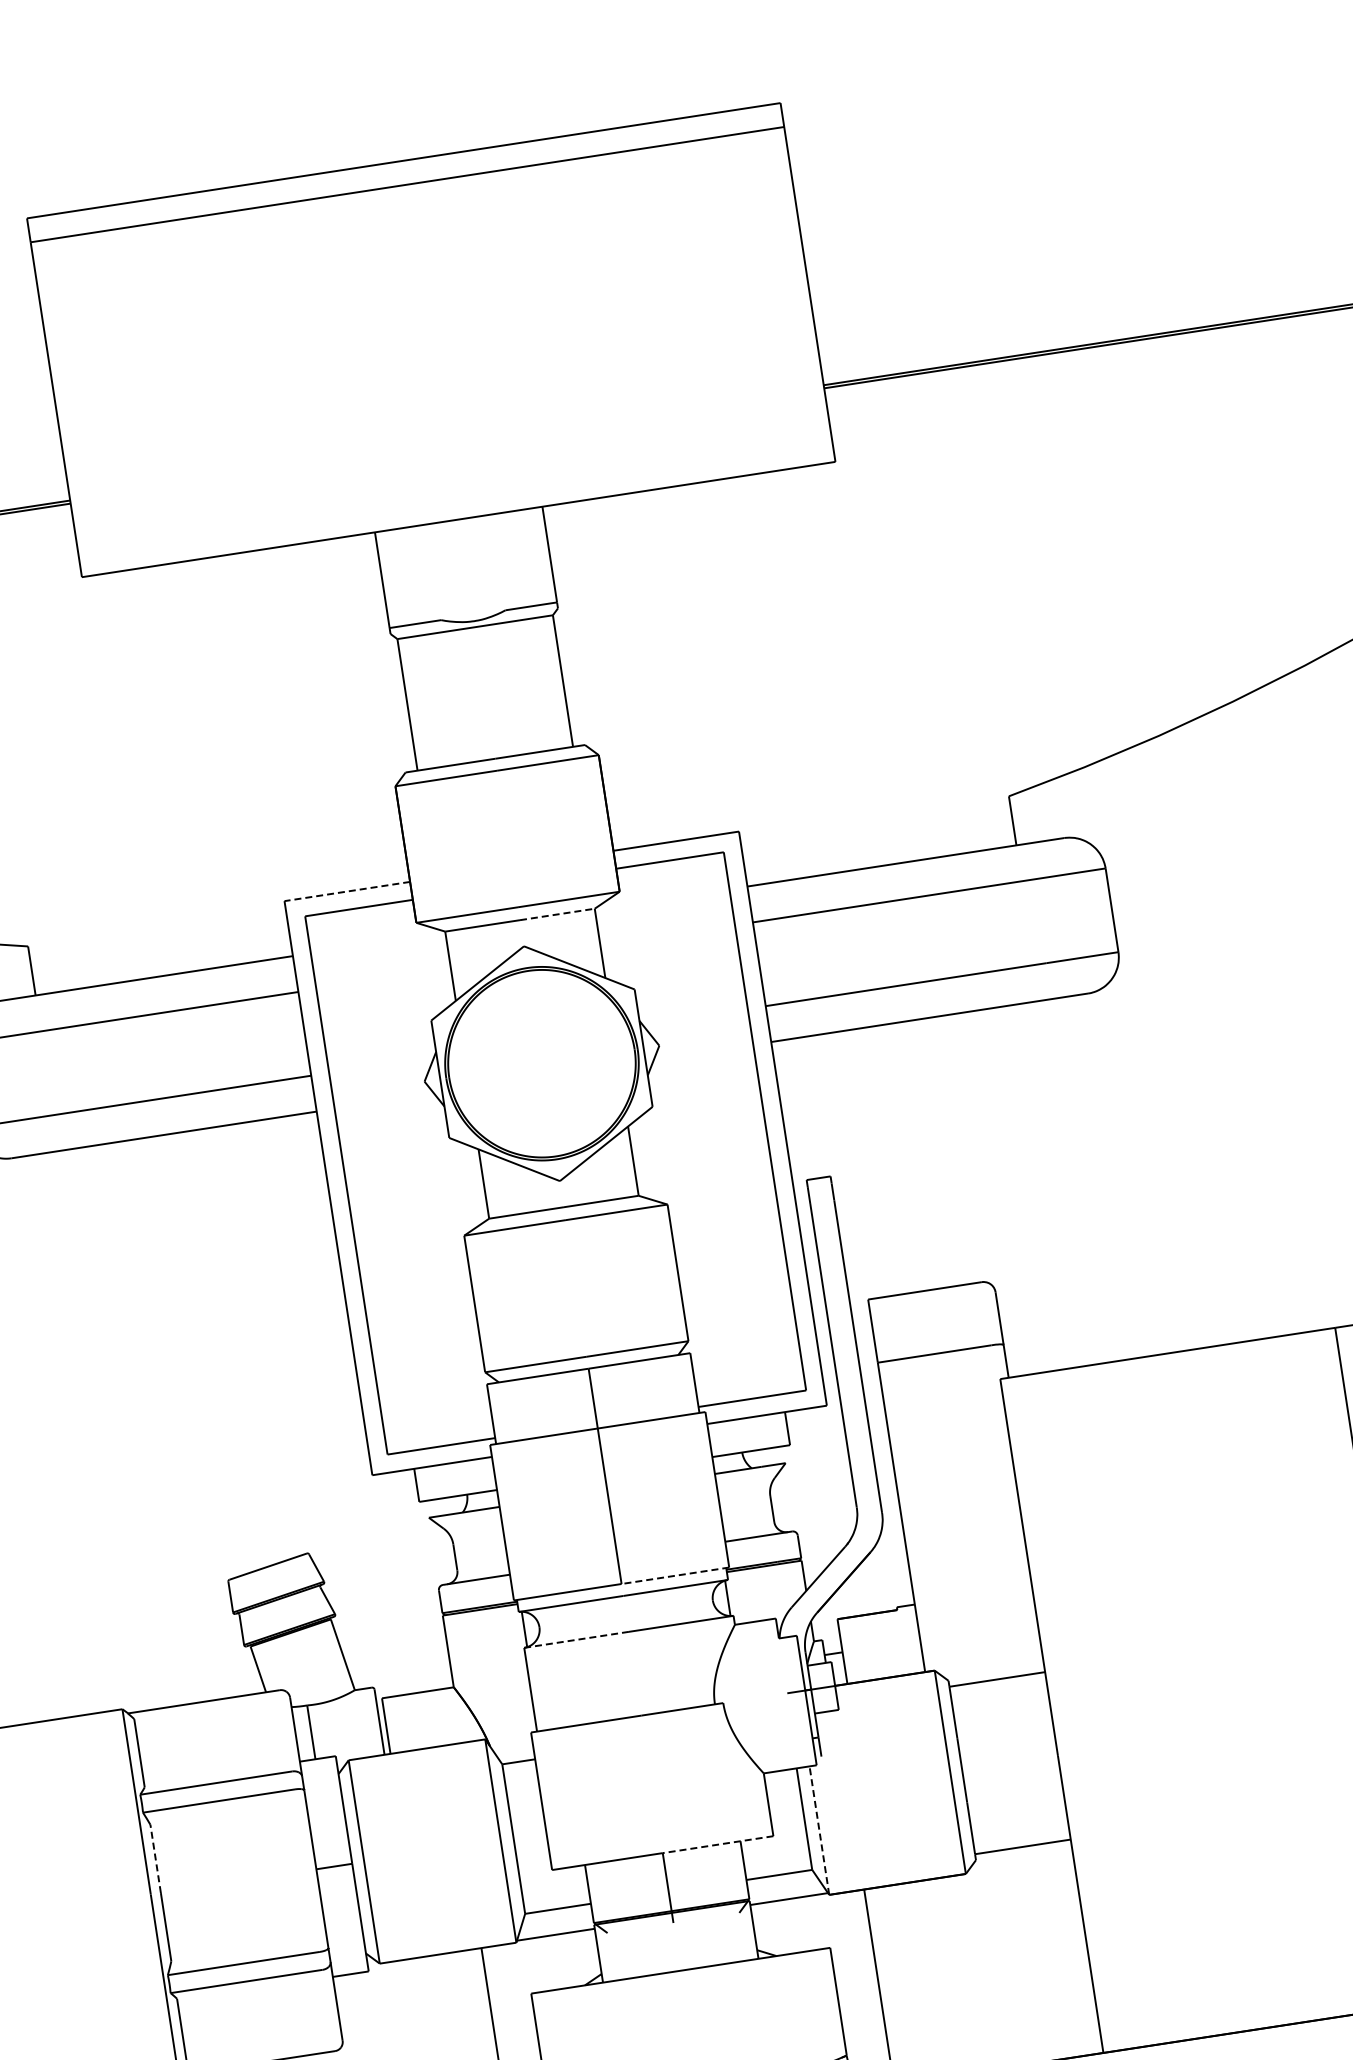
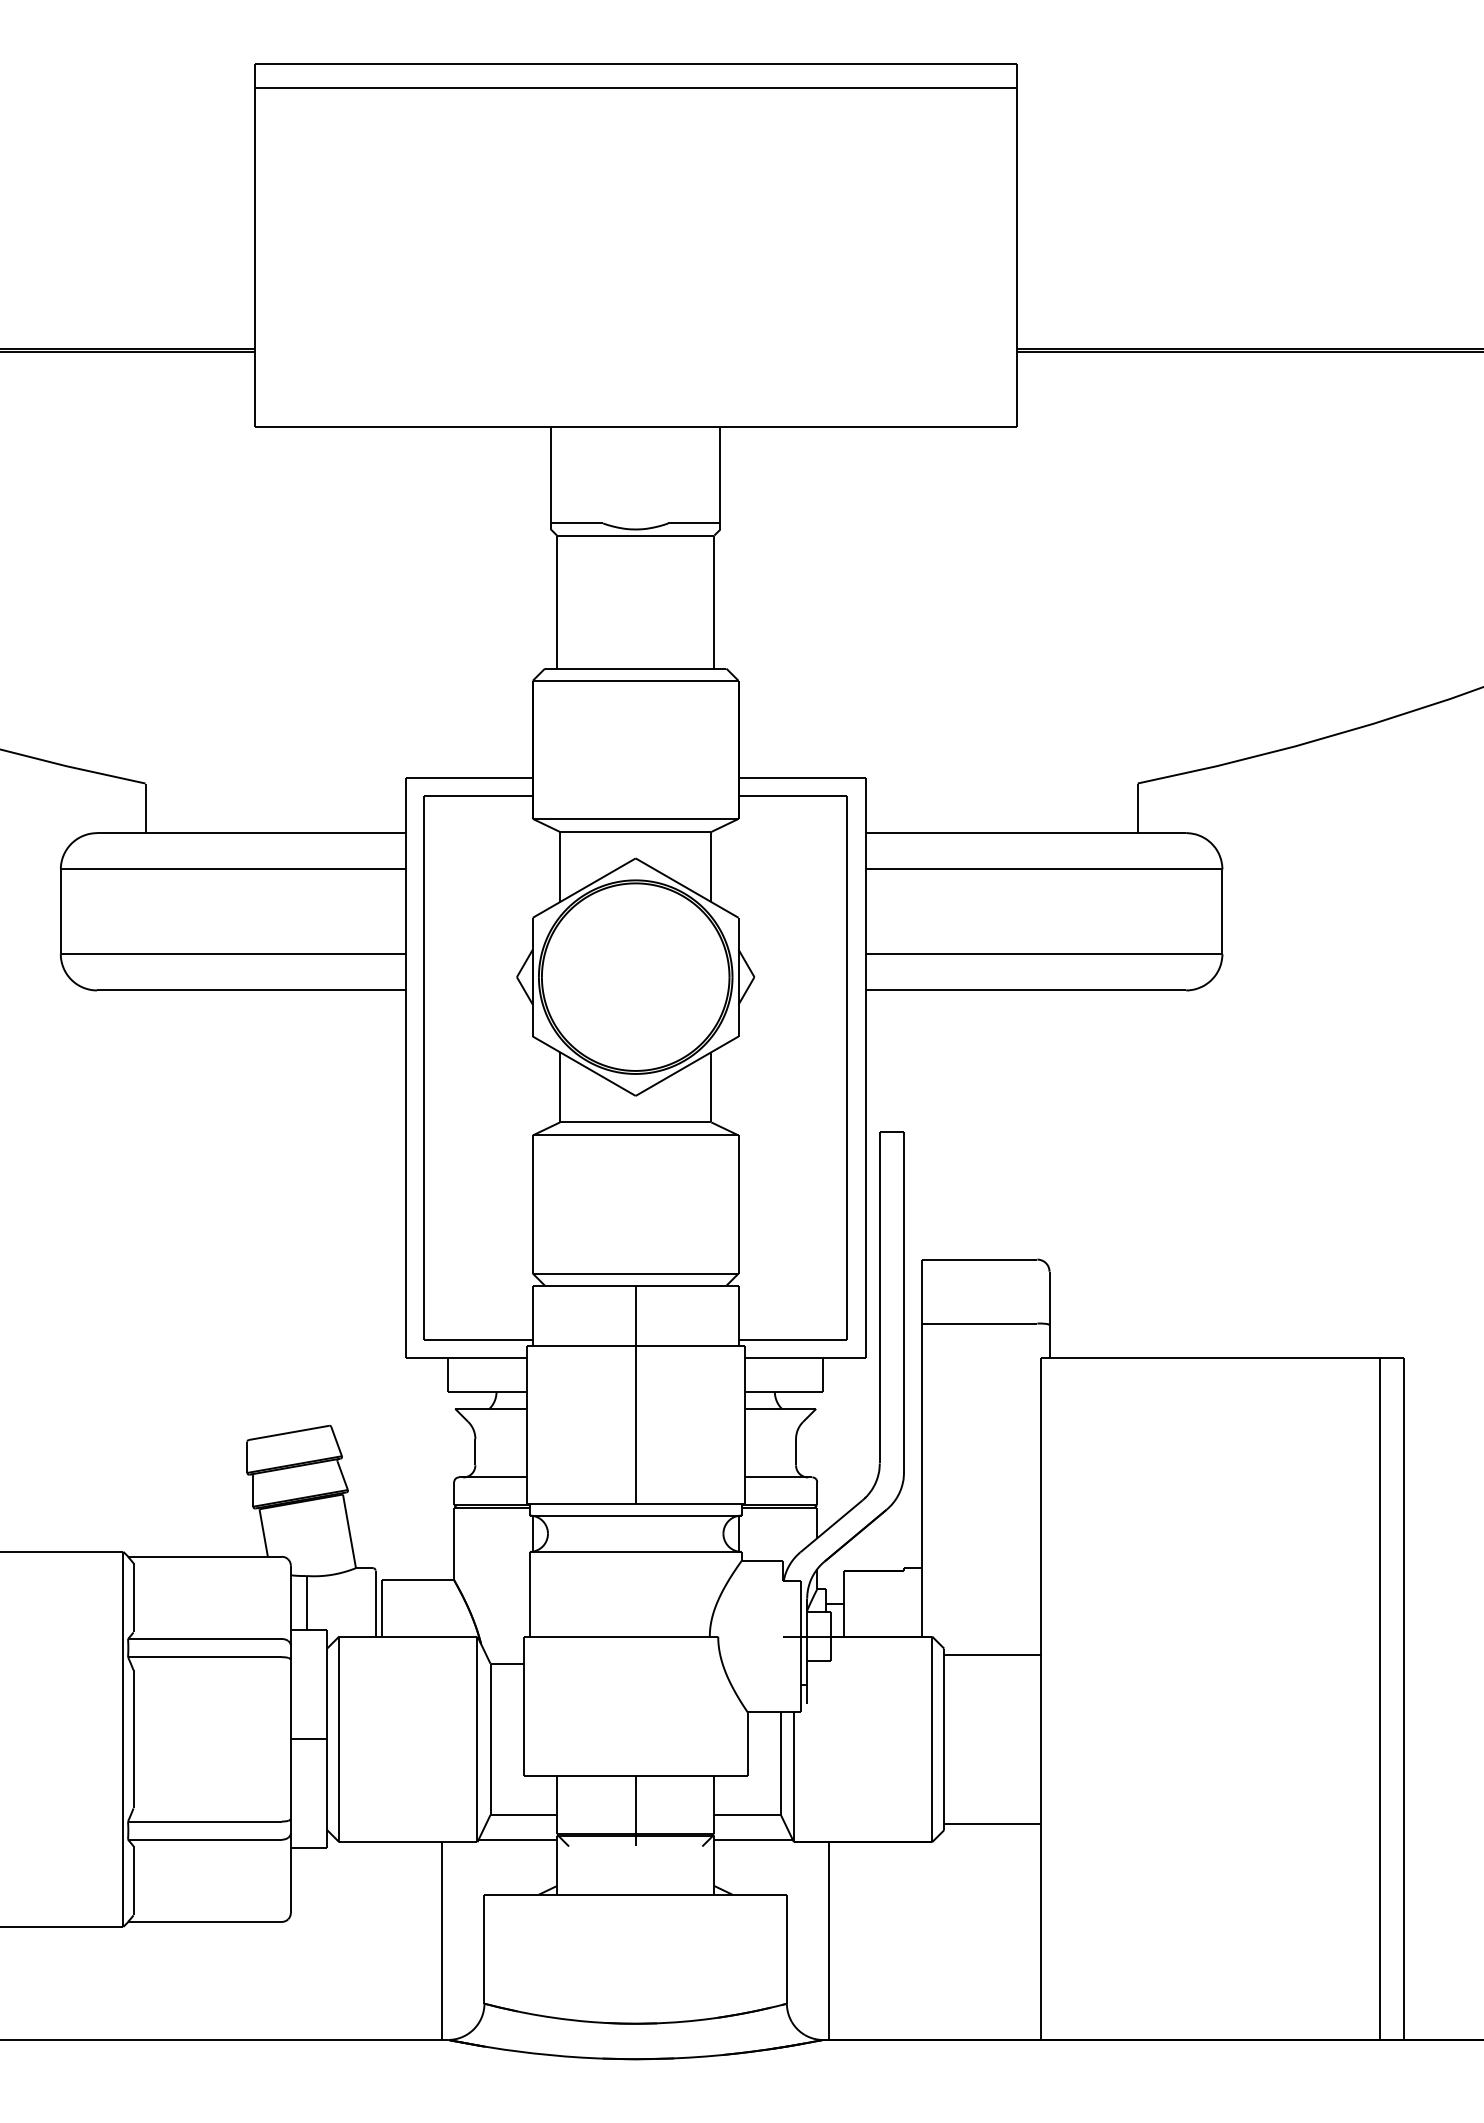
line: (347, 891) -> (469, 777), dashed -> solid
line: (557, 913) -> (673, 831), dashed -> solid
line: (674, 1575) -> (689, 1503), dashed -> solid
line: (576, 1639) -> (582, 1551), dashed -> solid
line: (819, 1830) -> (793, 1777), dashed -> solid
line: (717, 1844) -> (691, 1775), dashed -> solid
line: (155, 1858) -> (133, 1704), dashed -> solid

